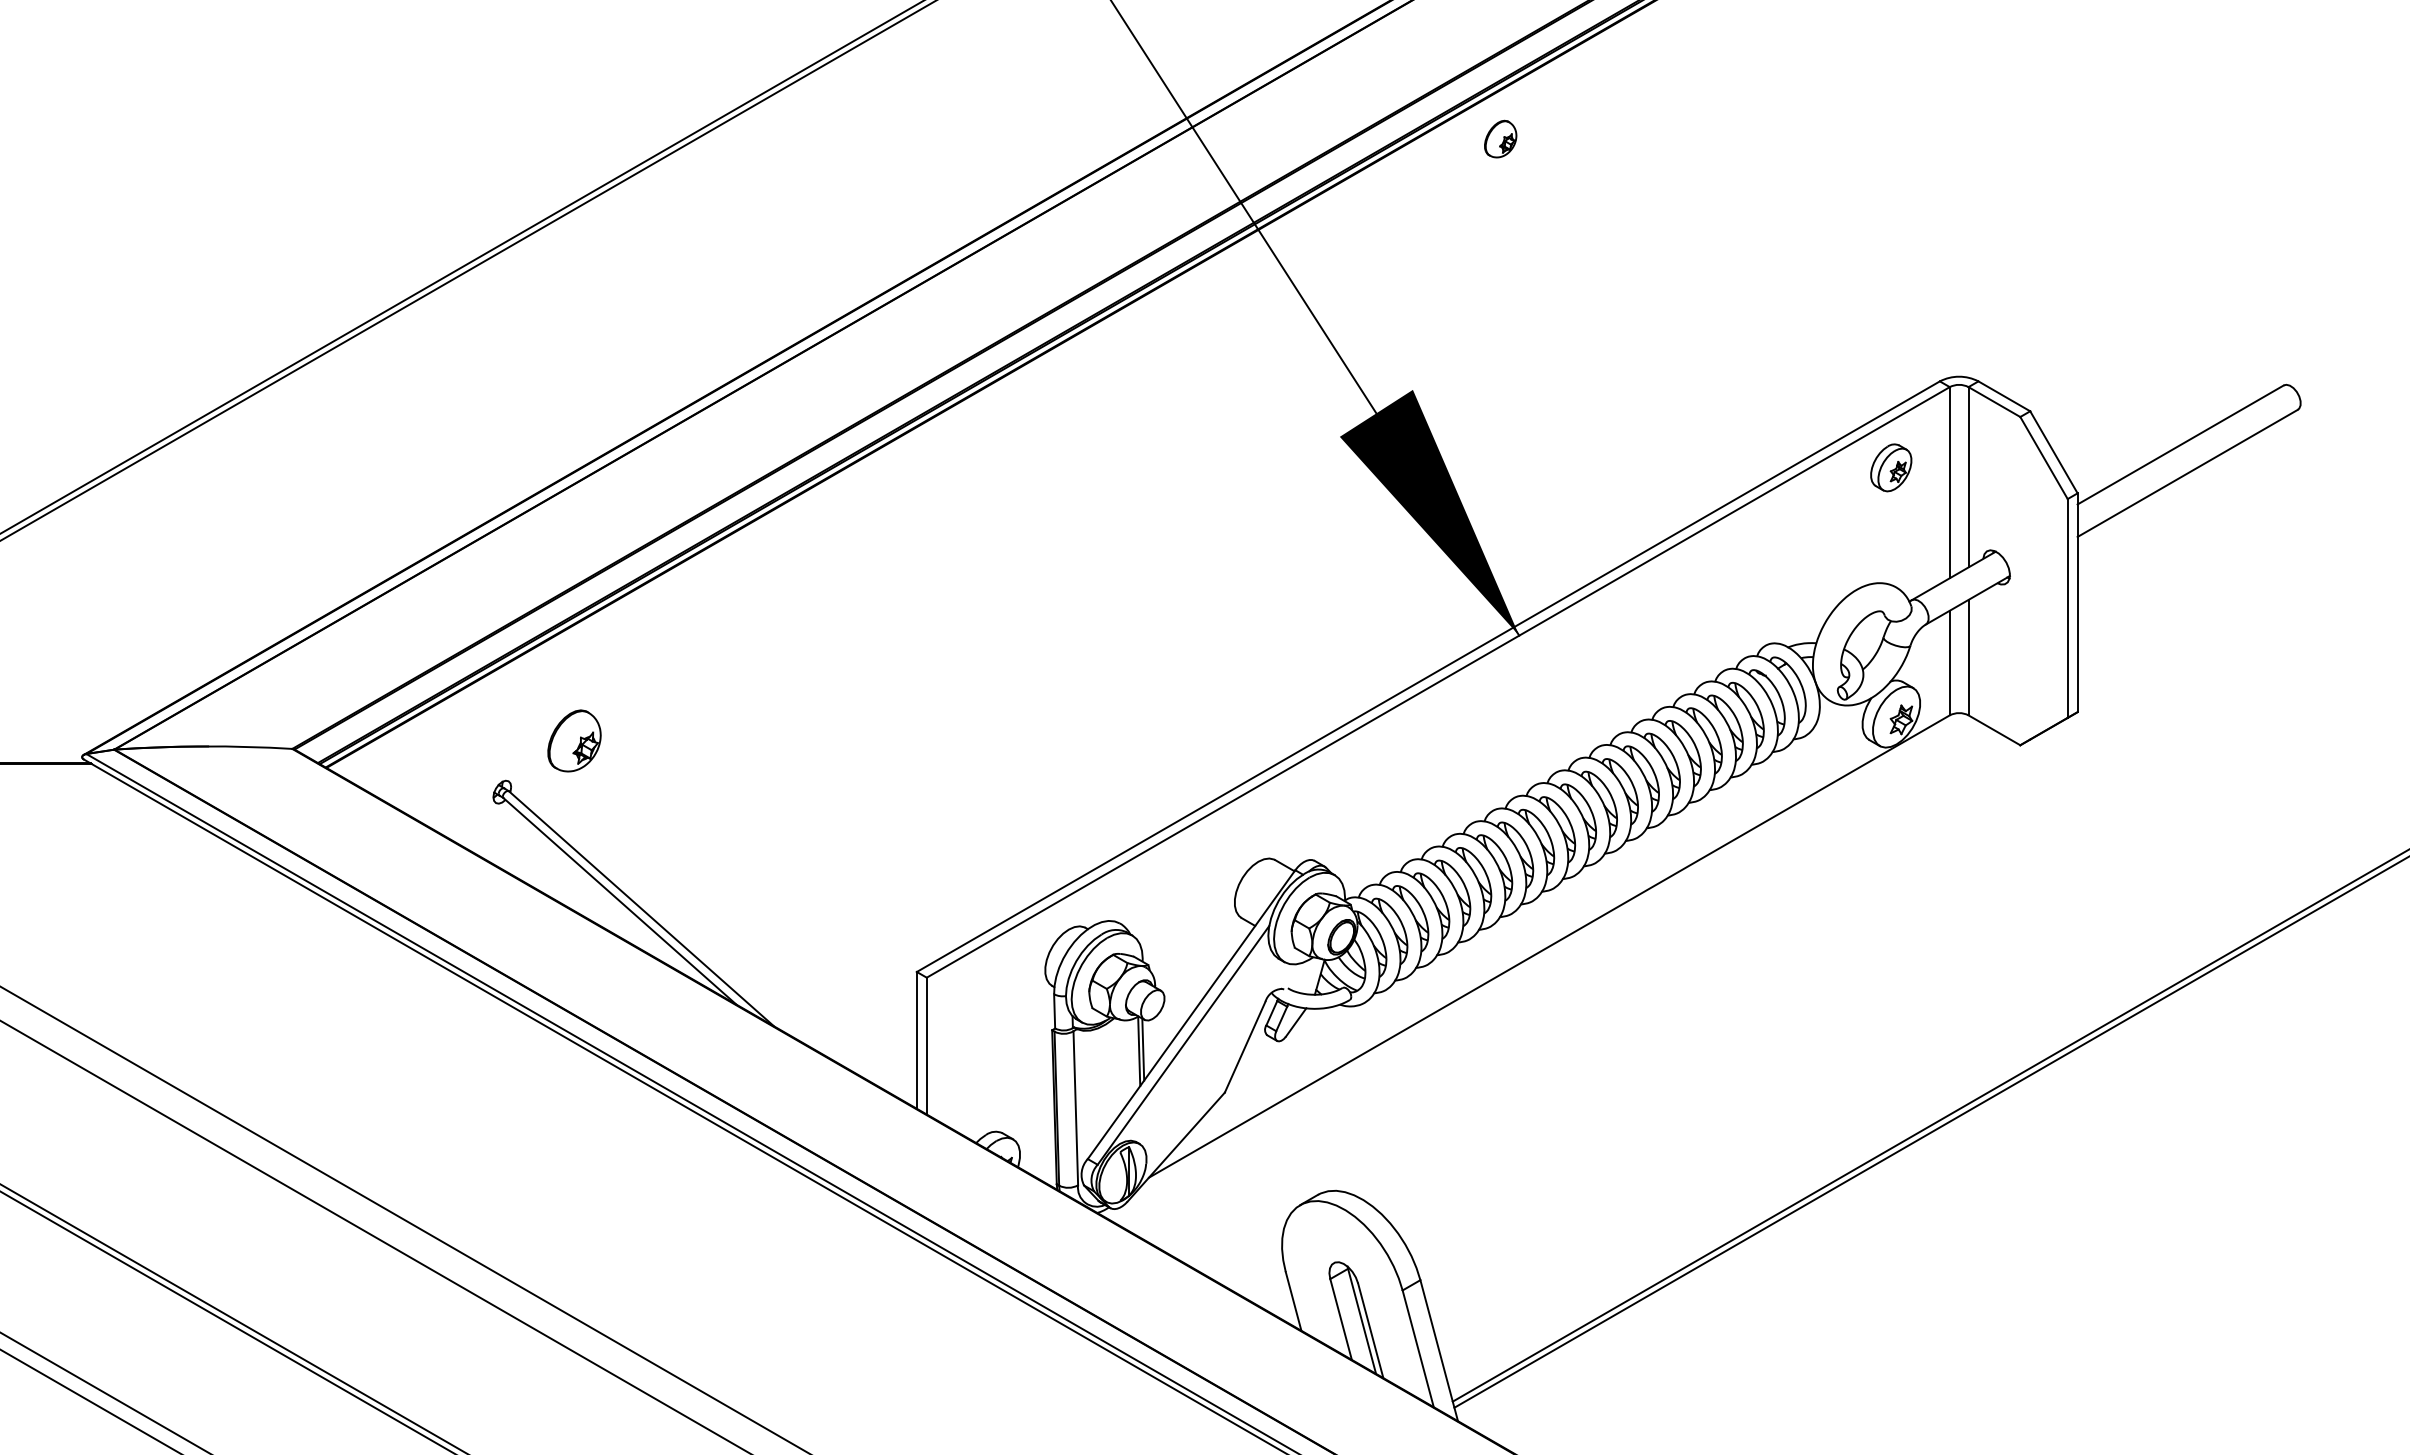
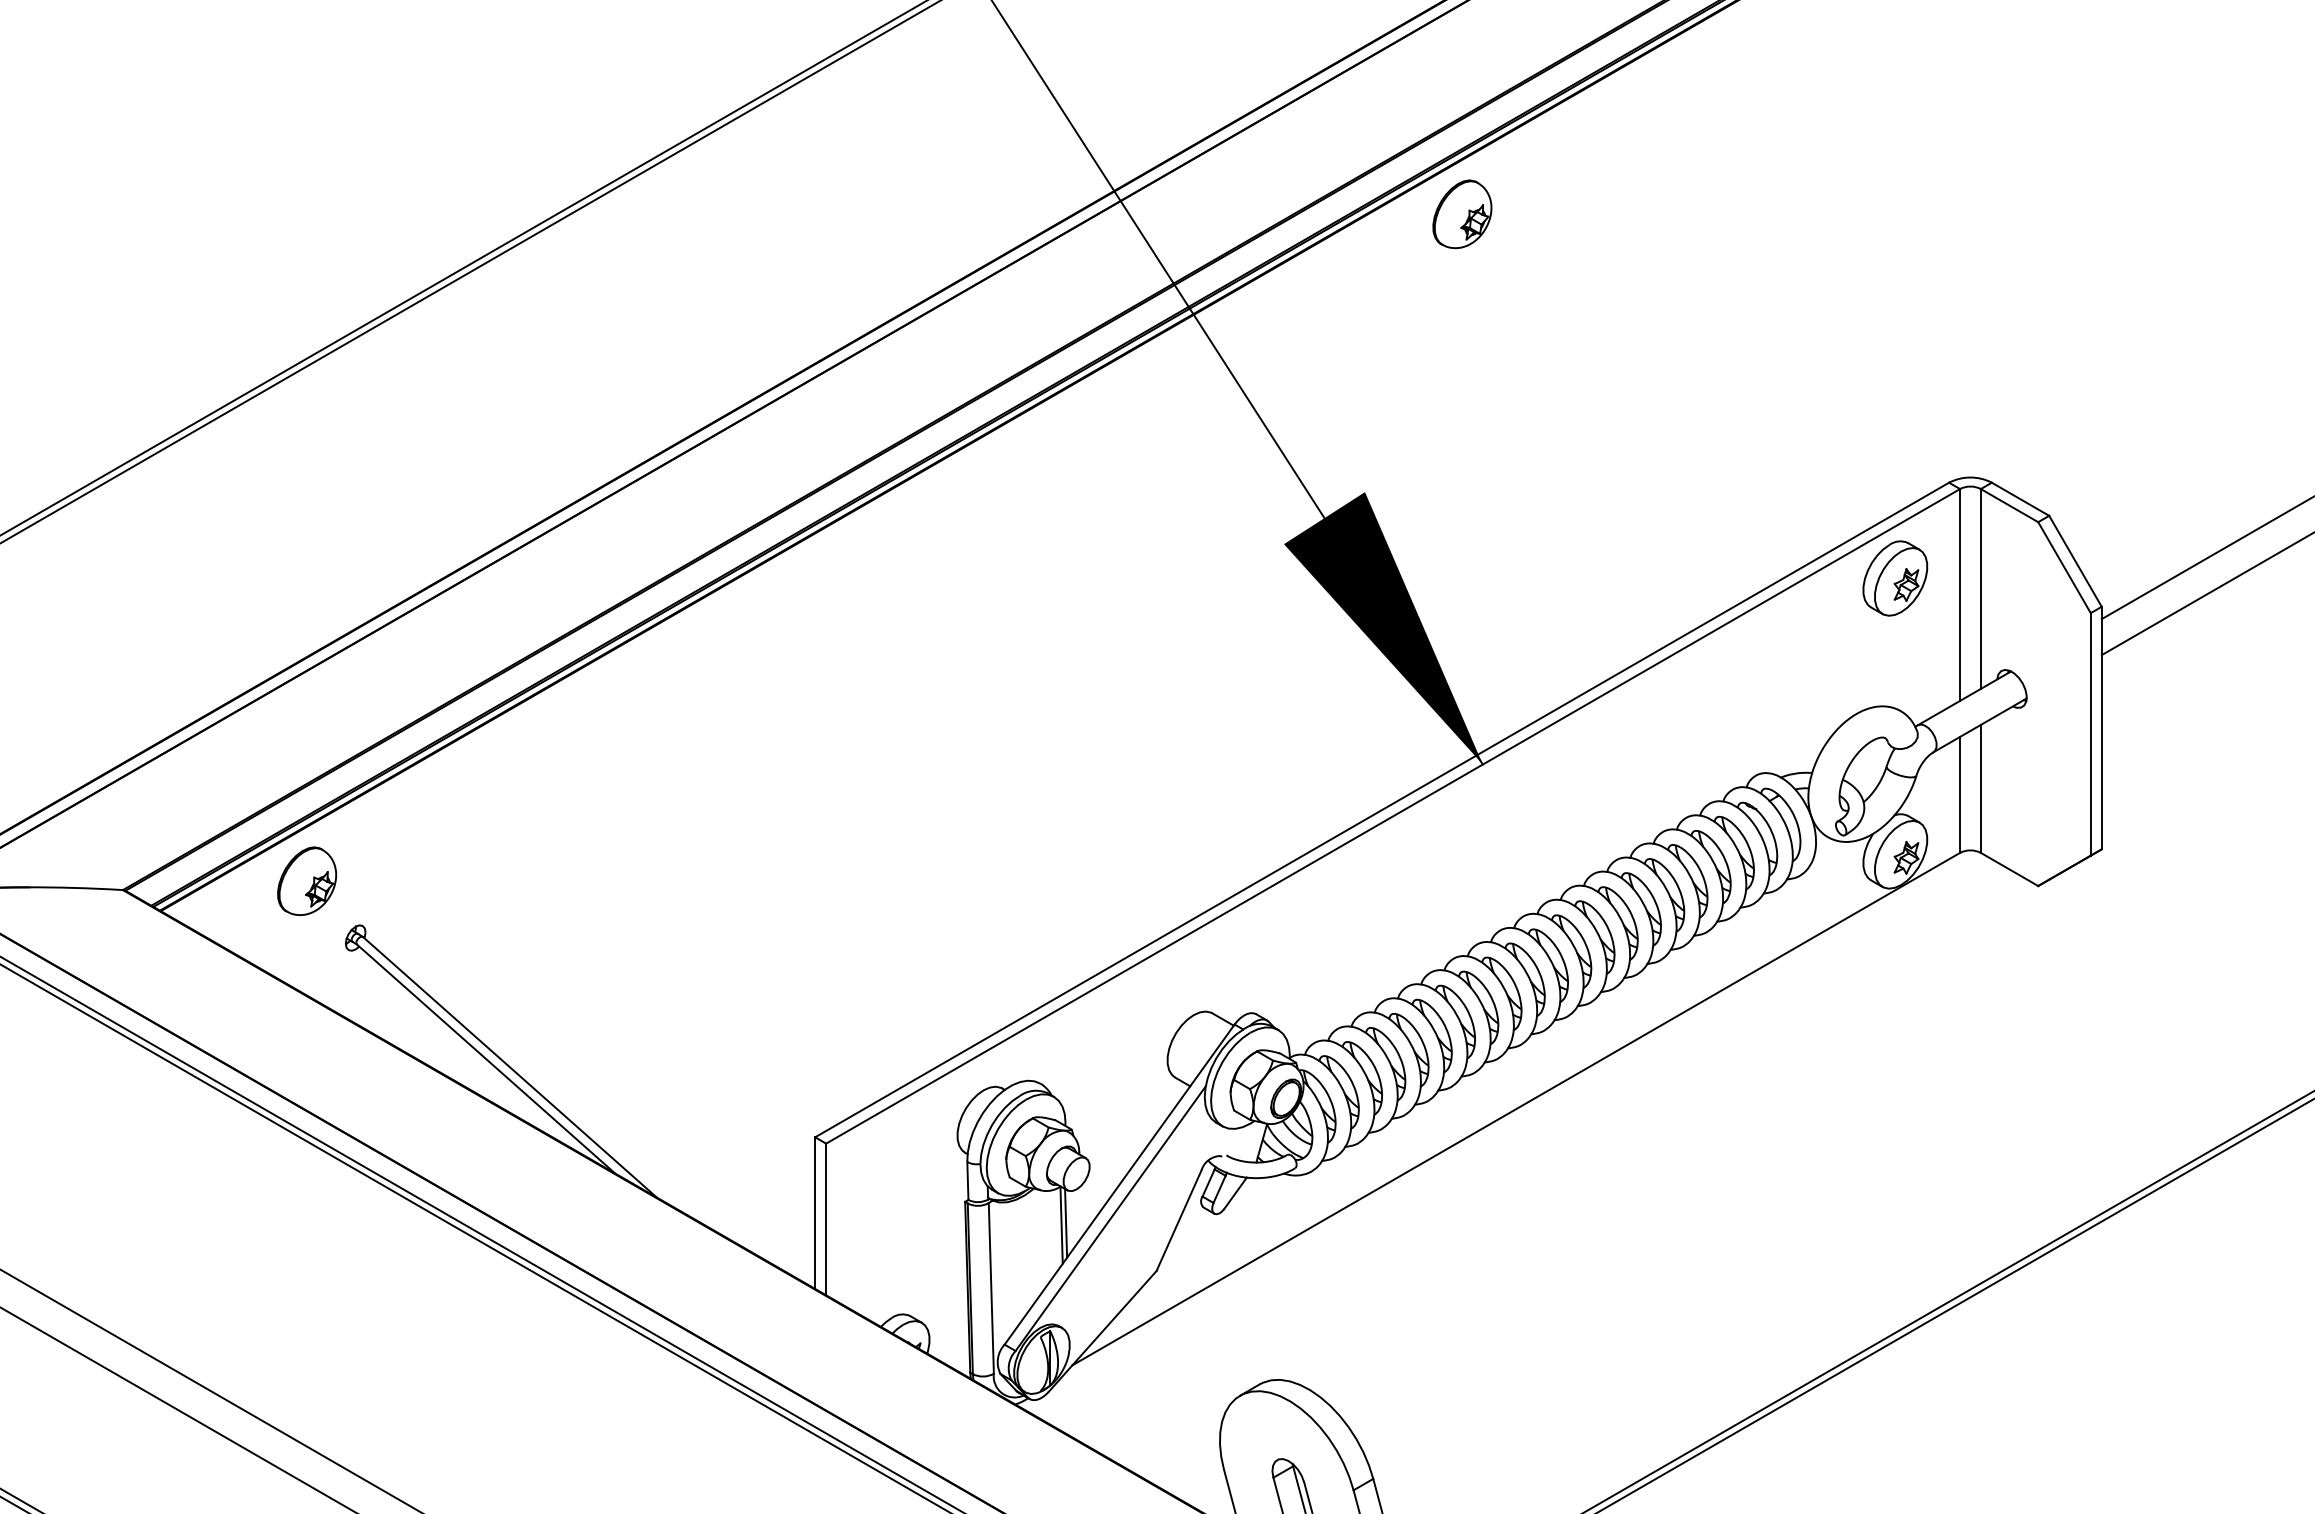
part: (1500, 138) -> (1462, 213), size x1.67
part: (1890, 467) -> (1894, 578), size x1.43
part: (574, 740) -> (307, 880), moved

